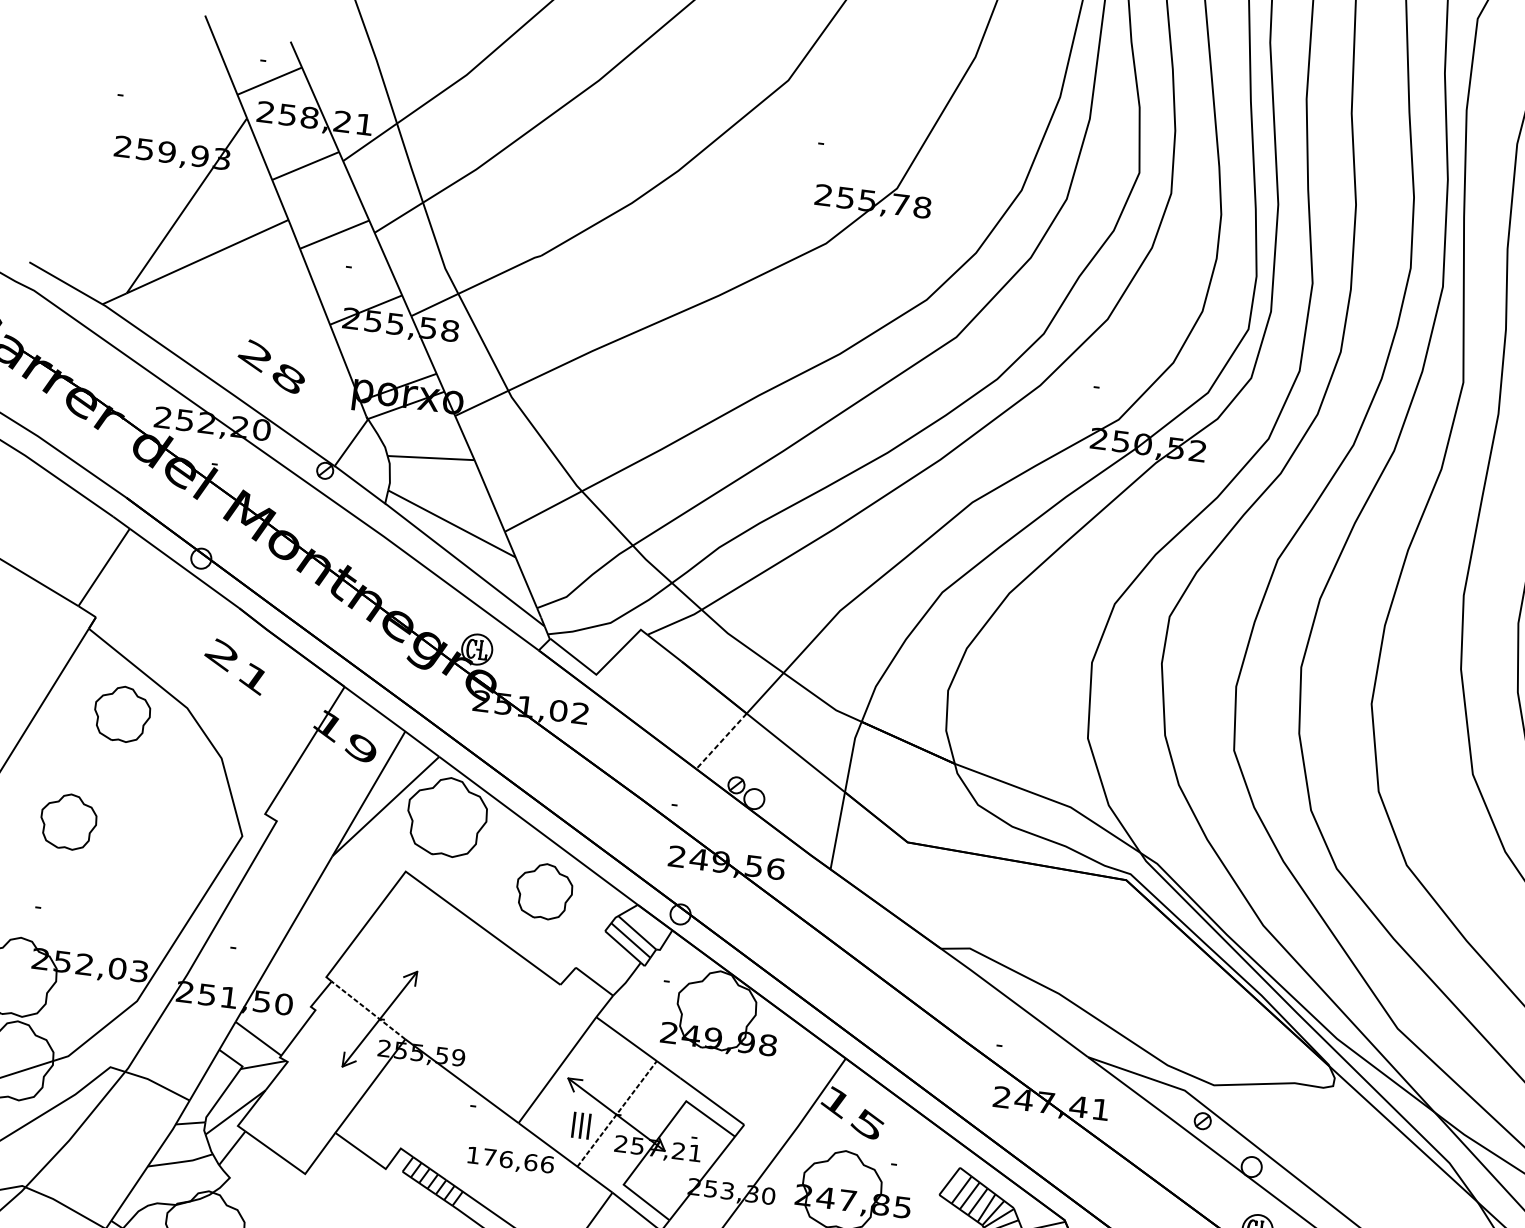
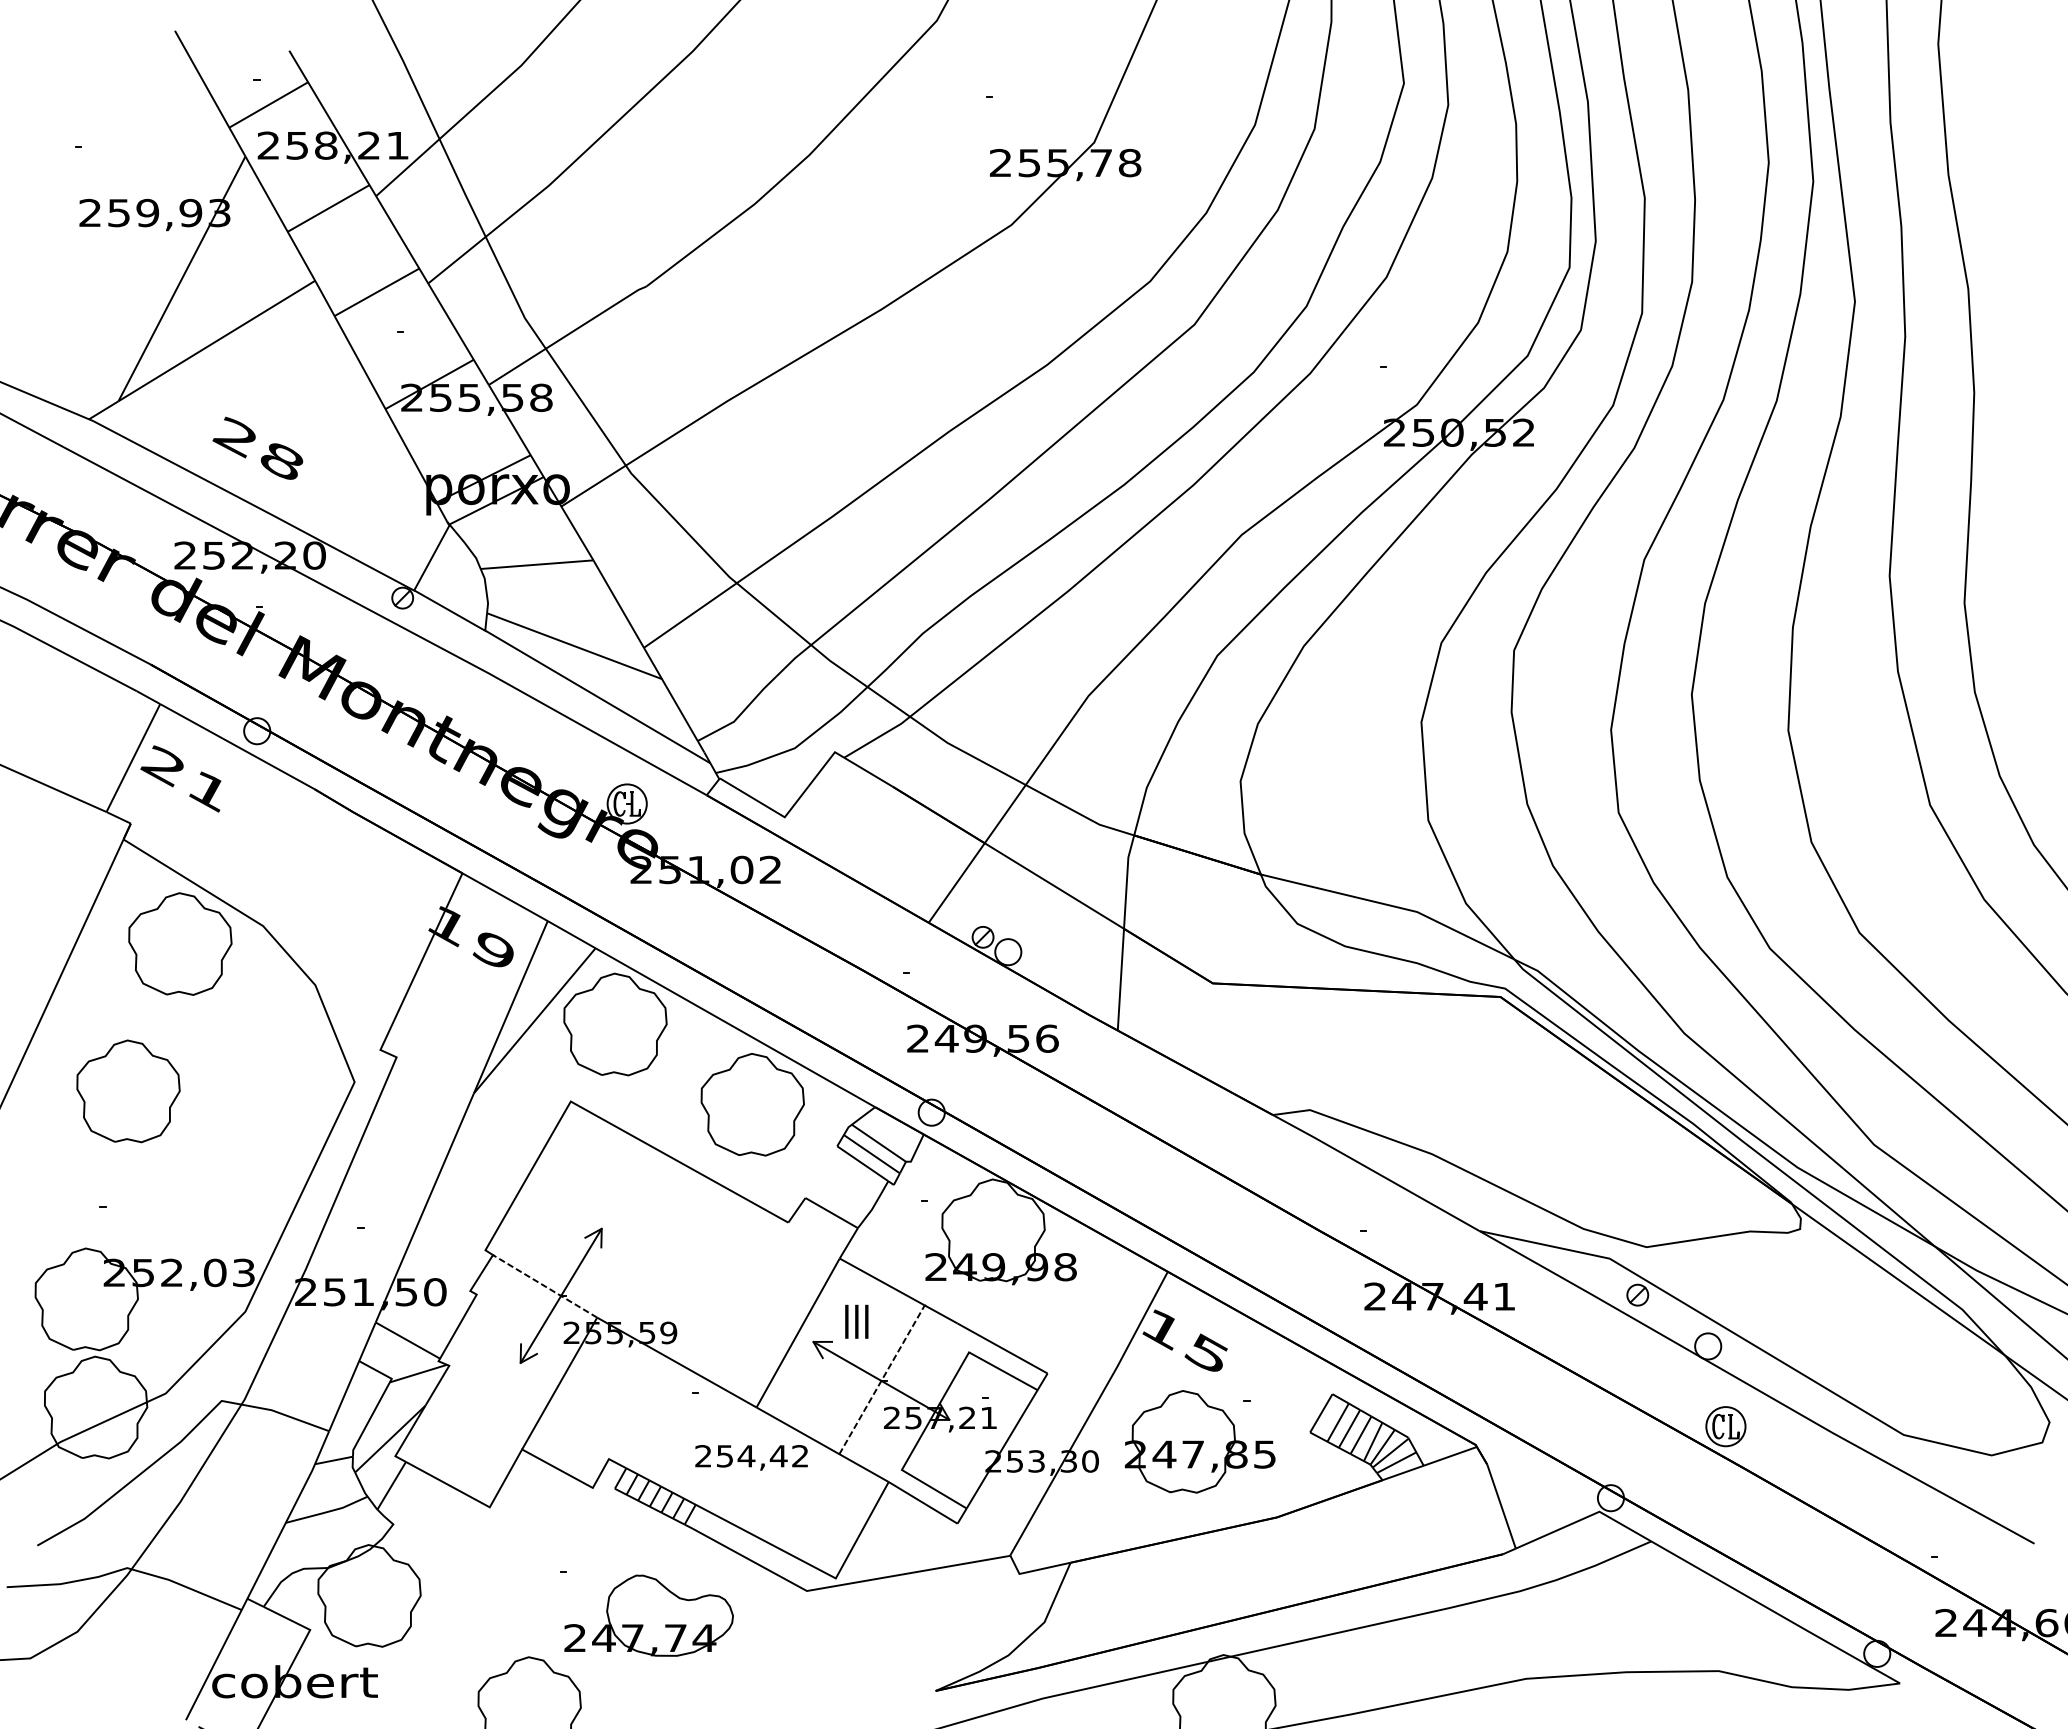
text: (271, 365) -> (257, 447), moved
text: (233, 666) -> (180, 778), moved
part: (122, 713) -> (180, 943), size x1.43
line: (721, 741) -> (956, 883), dashed -> solid
part: (68, 821) -> (128, 1091), size x1.43
part: (544, 891) -> (752, 1104), size x1.43
text: (581, 1125) -> (856, 1321), moved
text: (510, 1160) -> (752, 1456), 176,66 -> 254,42

